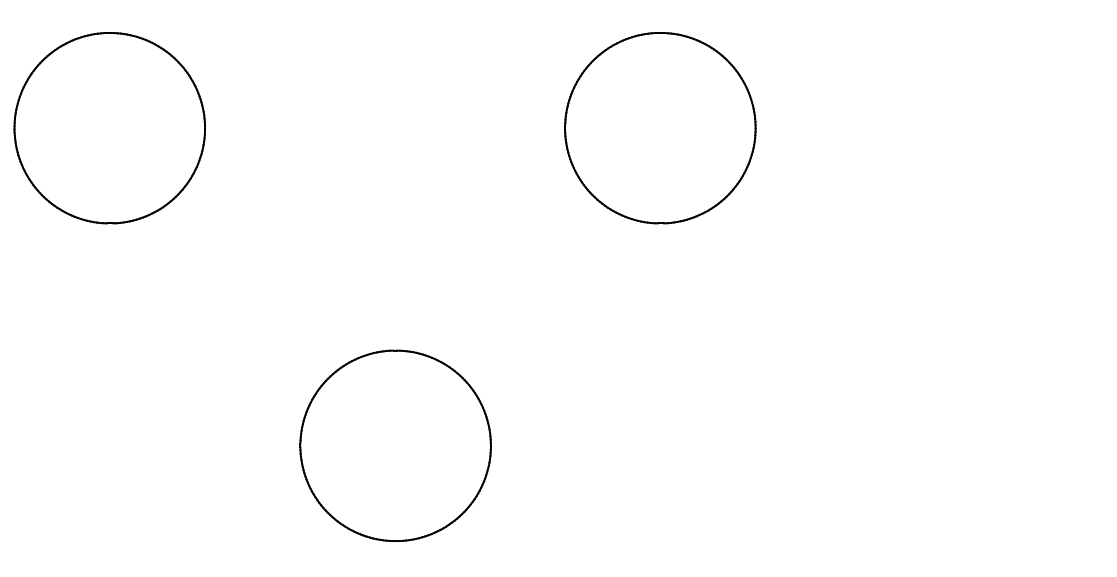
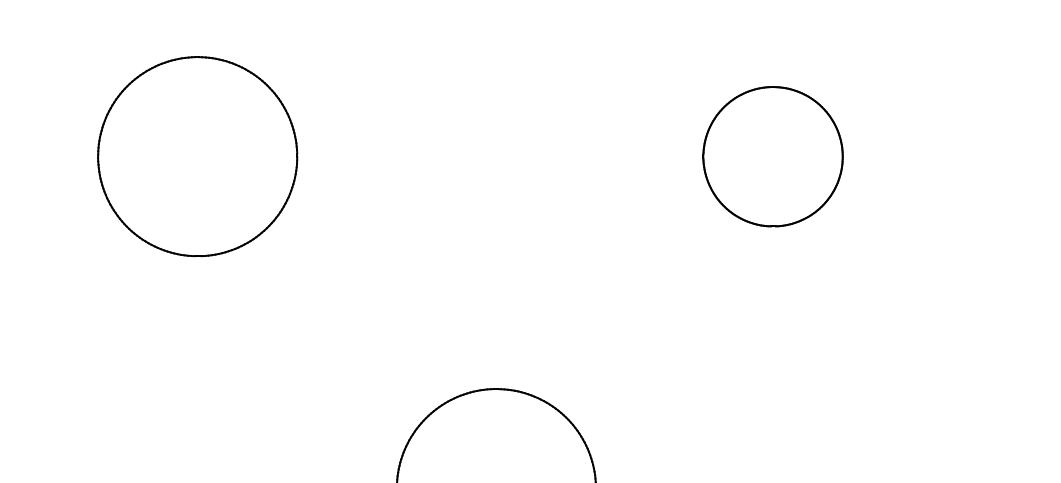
part: (660, 128) -> (773, 156), size x0.7

